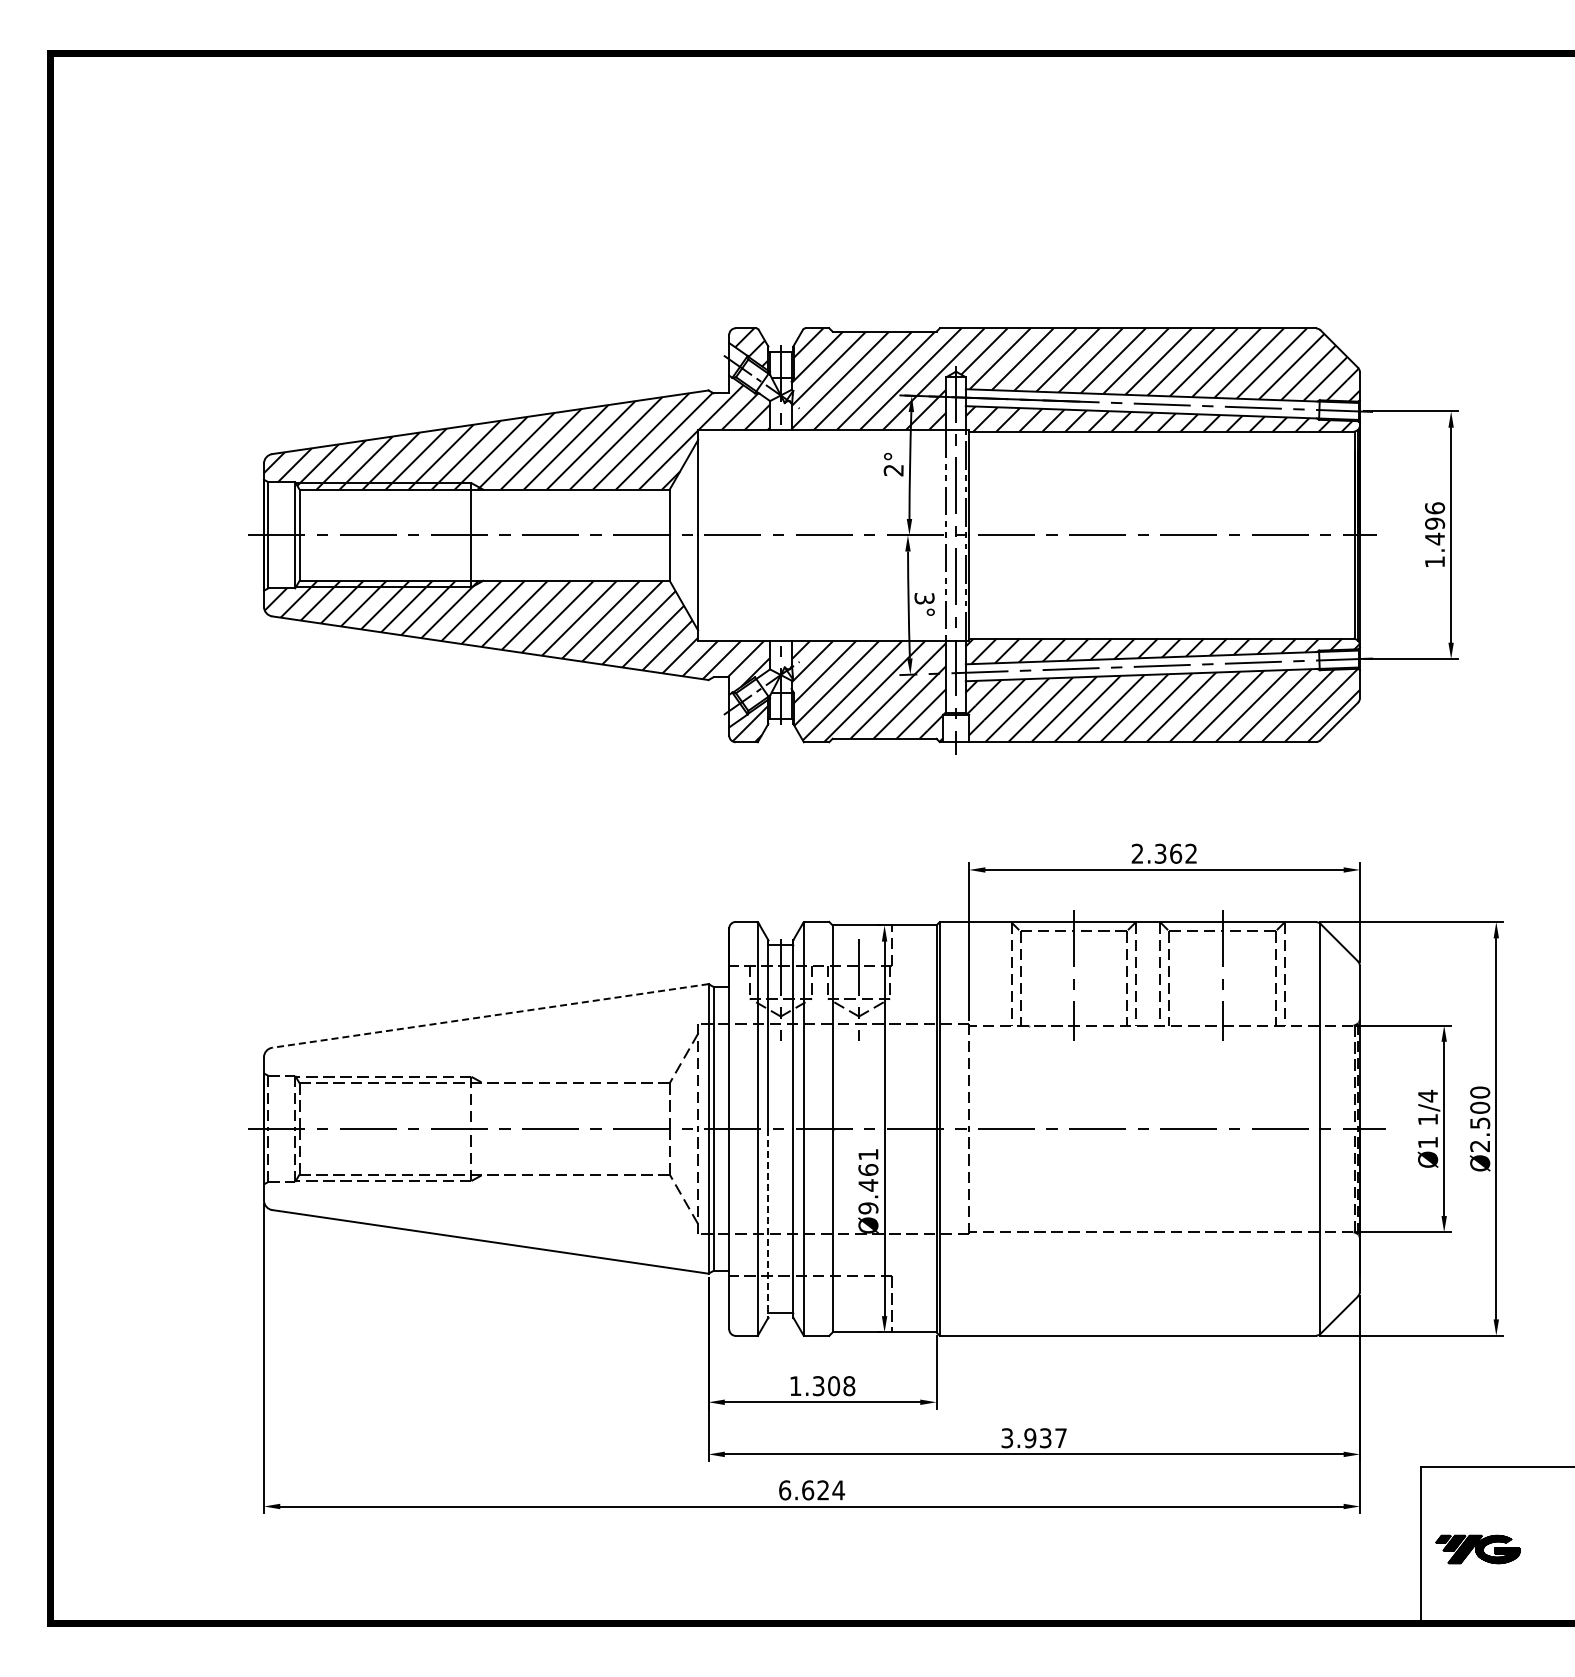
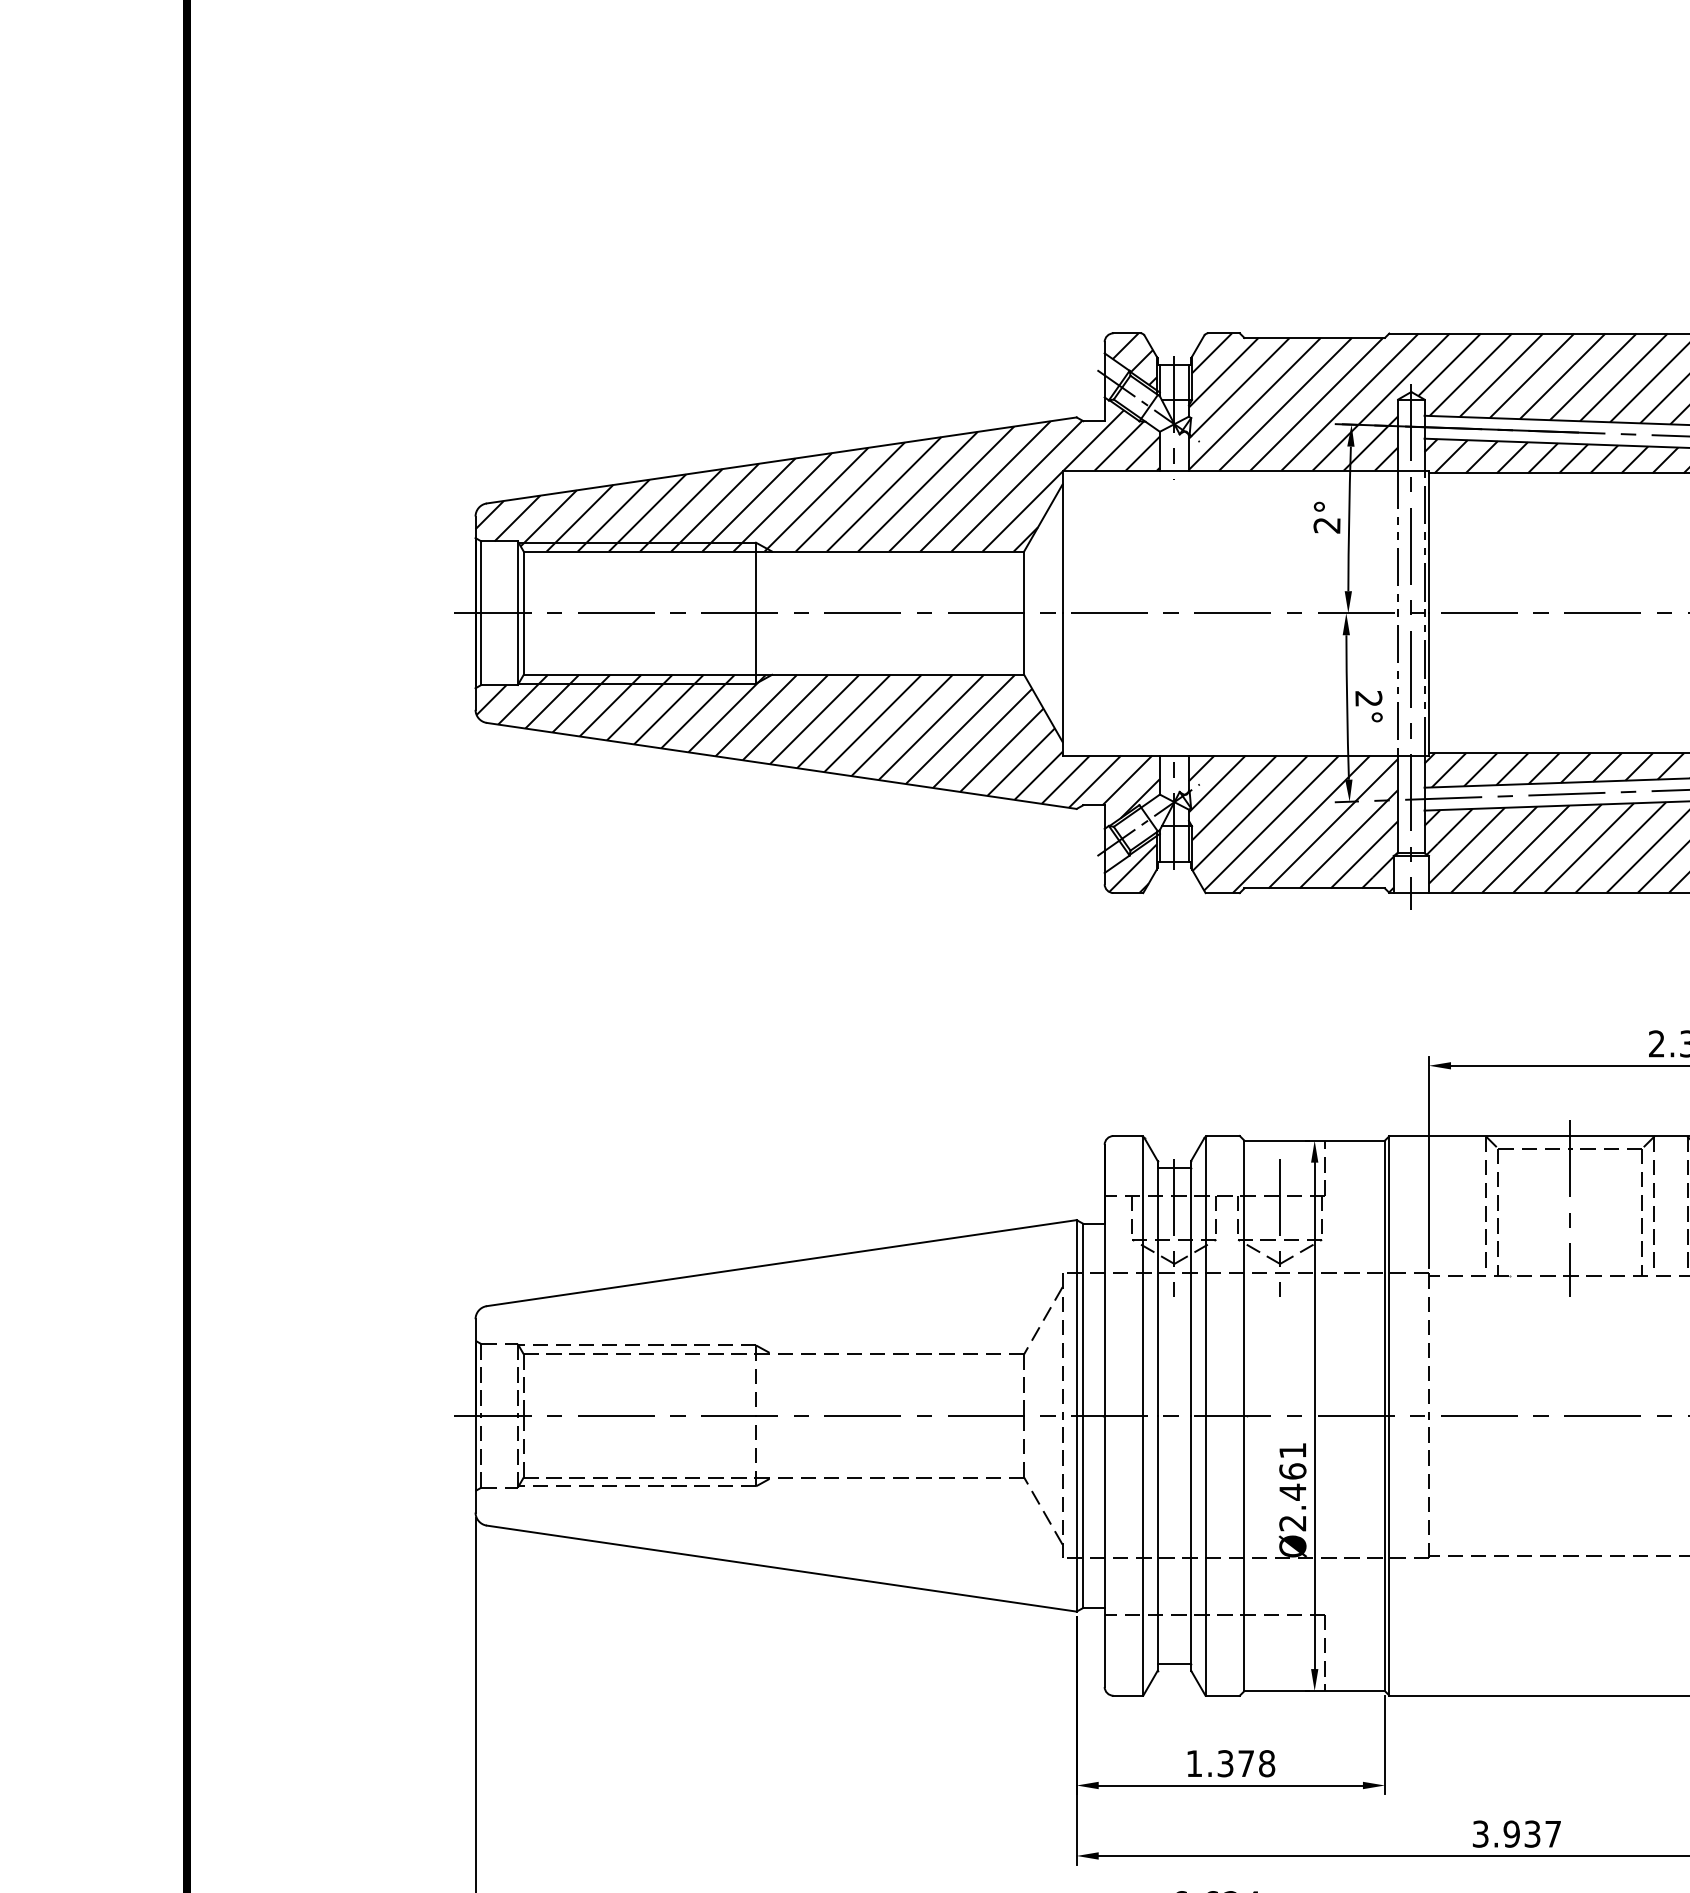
text: (924, 598) -> (1368, 698), 3° -> 2°
line: (489, 1016) -> (780, 1263), dashed -> solid
text: (868, 1208) -> (1292, 1523), Ø9.461 -> Ø2.461
line: (768, 1223) -> (1157, 1543), dashed -> solid
text: (834, 1386) -> (1246, 1764), 1.308 -> 1.378

